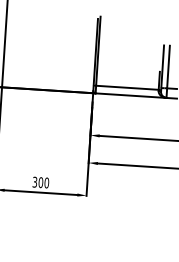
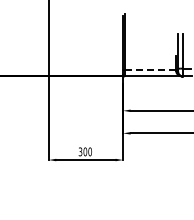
line: (127, 88) -> (150, 70), solid -> dashed

